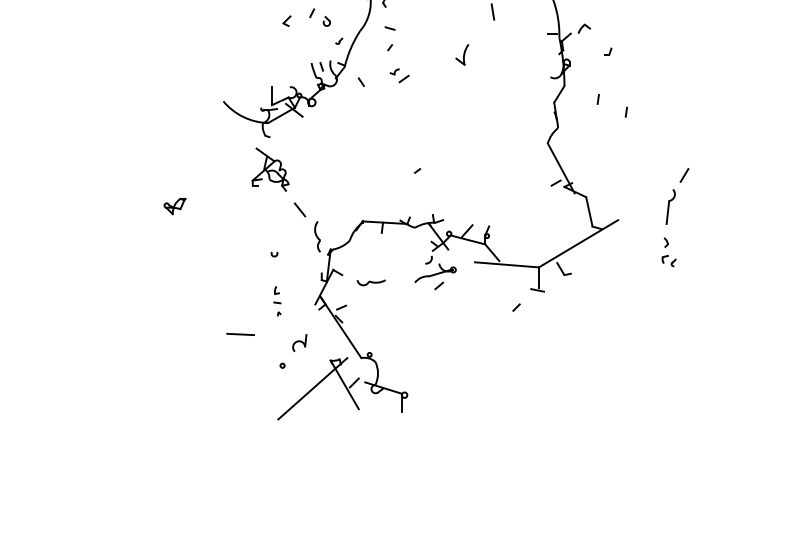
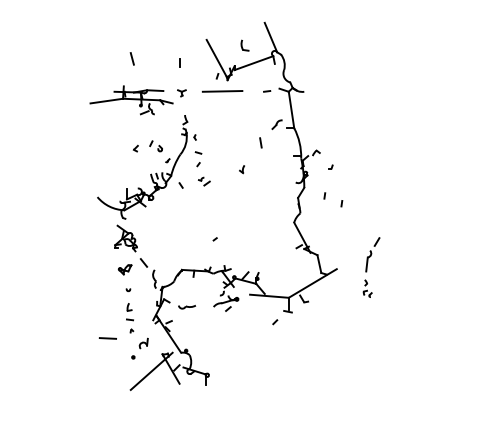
part: (460, 55) -> (241, 169), size x0.62
part: (173, 205) -> (124, 269), moved
part: (277, 301) -> (130, 318), size x1.67

